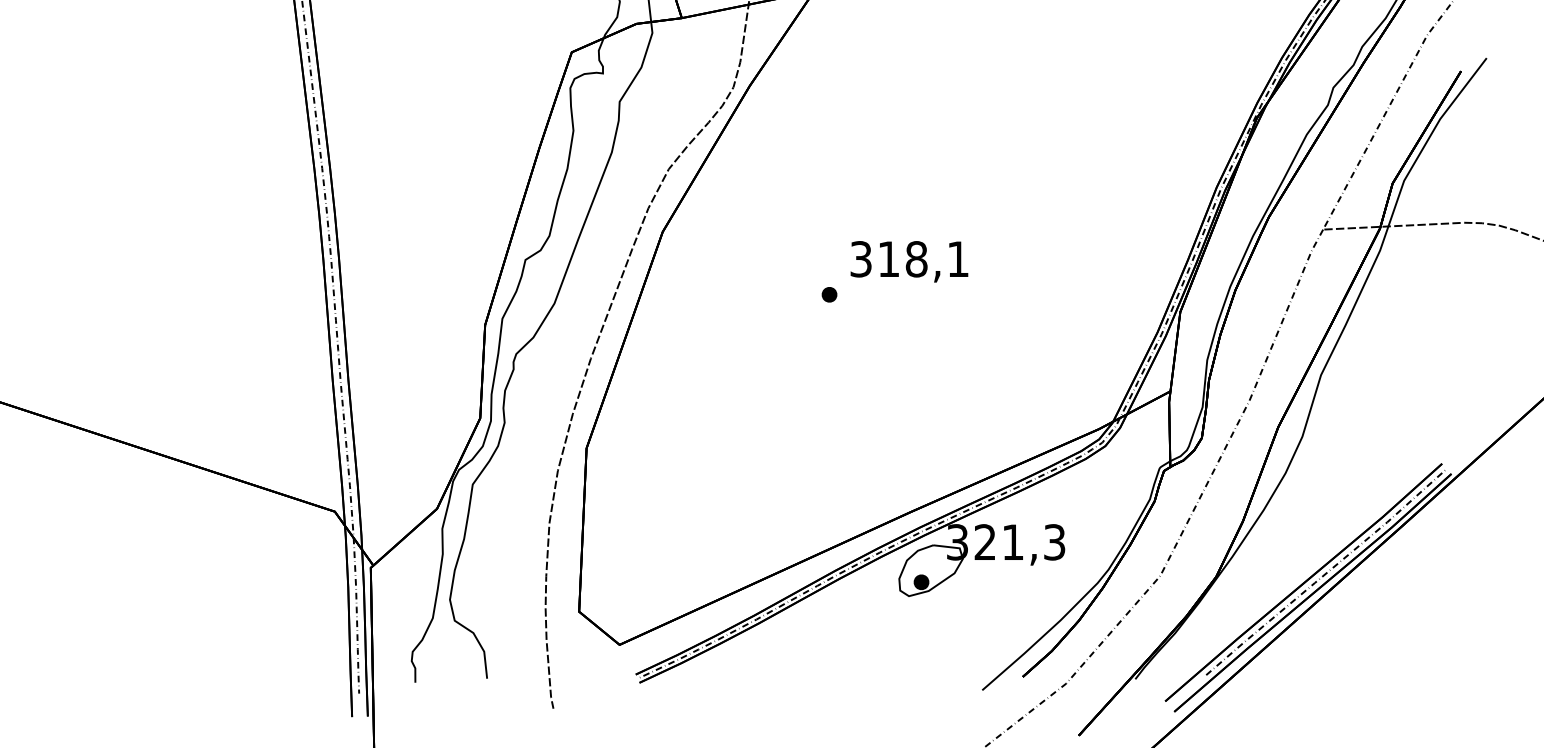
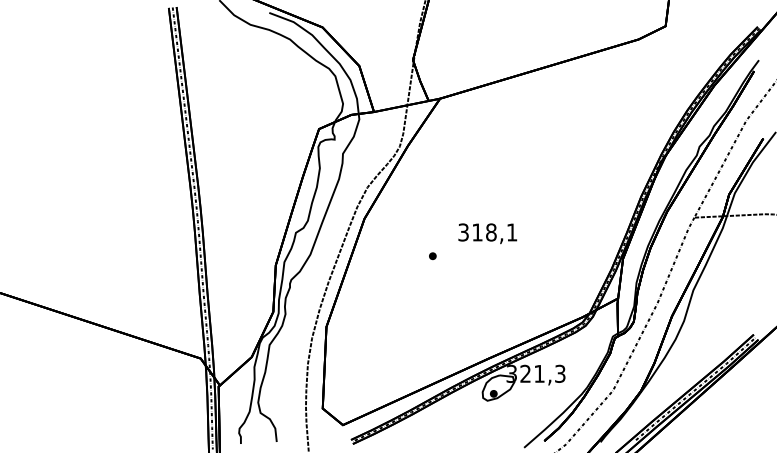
part: (828, 295) -> (432, 256), moved

